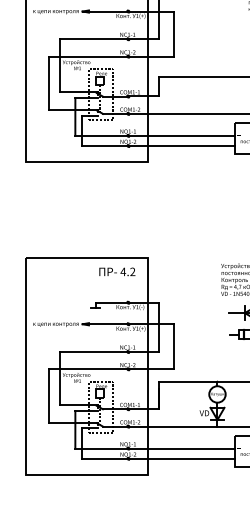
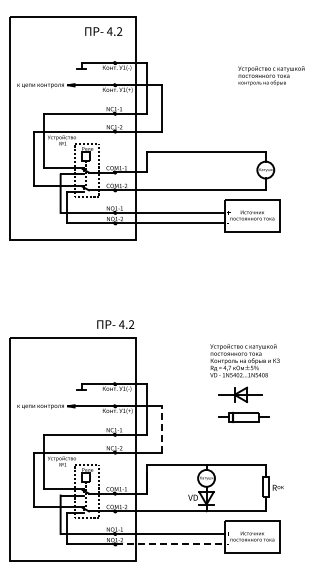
text: (117, 271) -> (115, 324), moved
line: (174, 345) -> (162, 428), solid -> dashed
line: (182, 458) -> (170, 544), solid -> dashed

